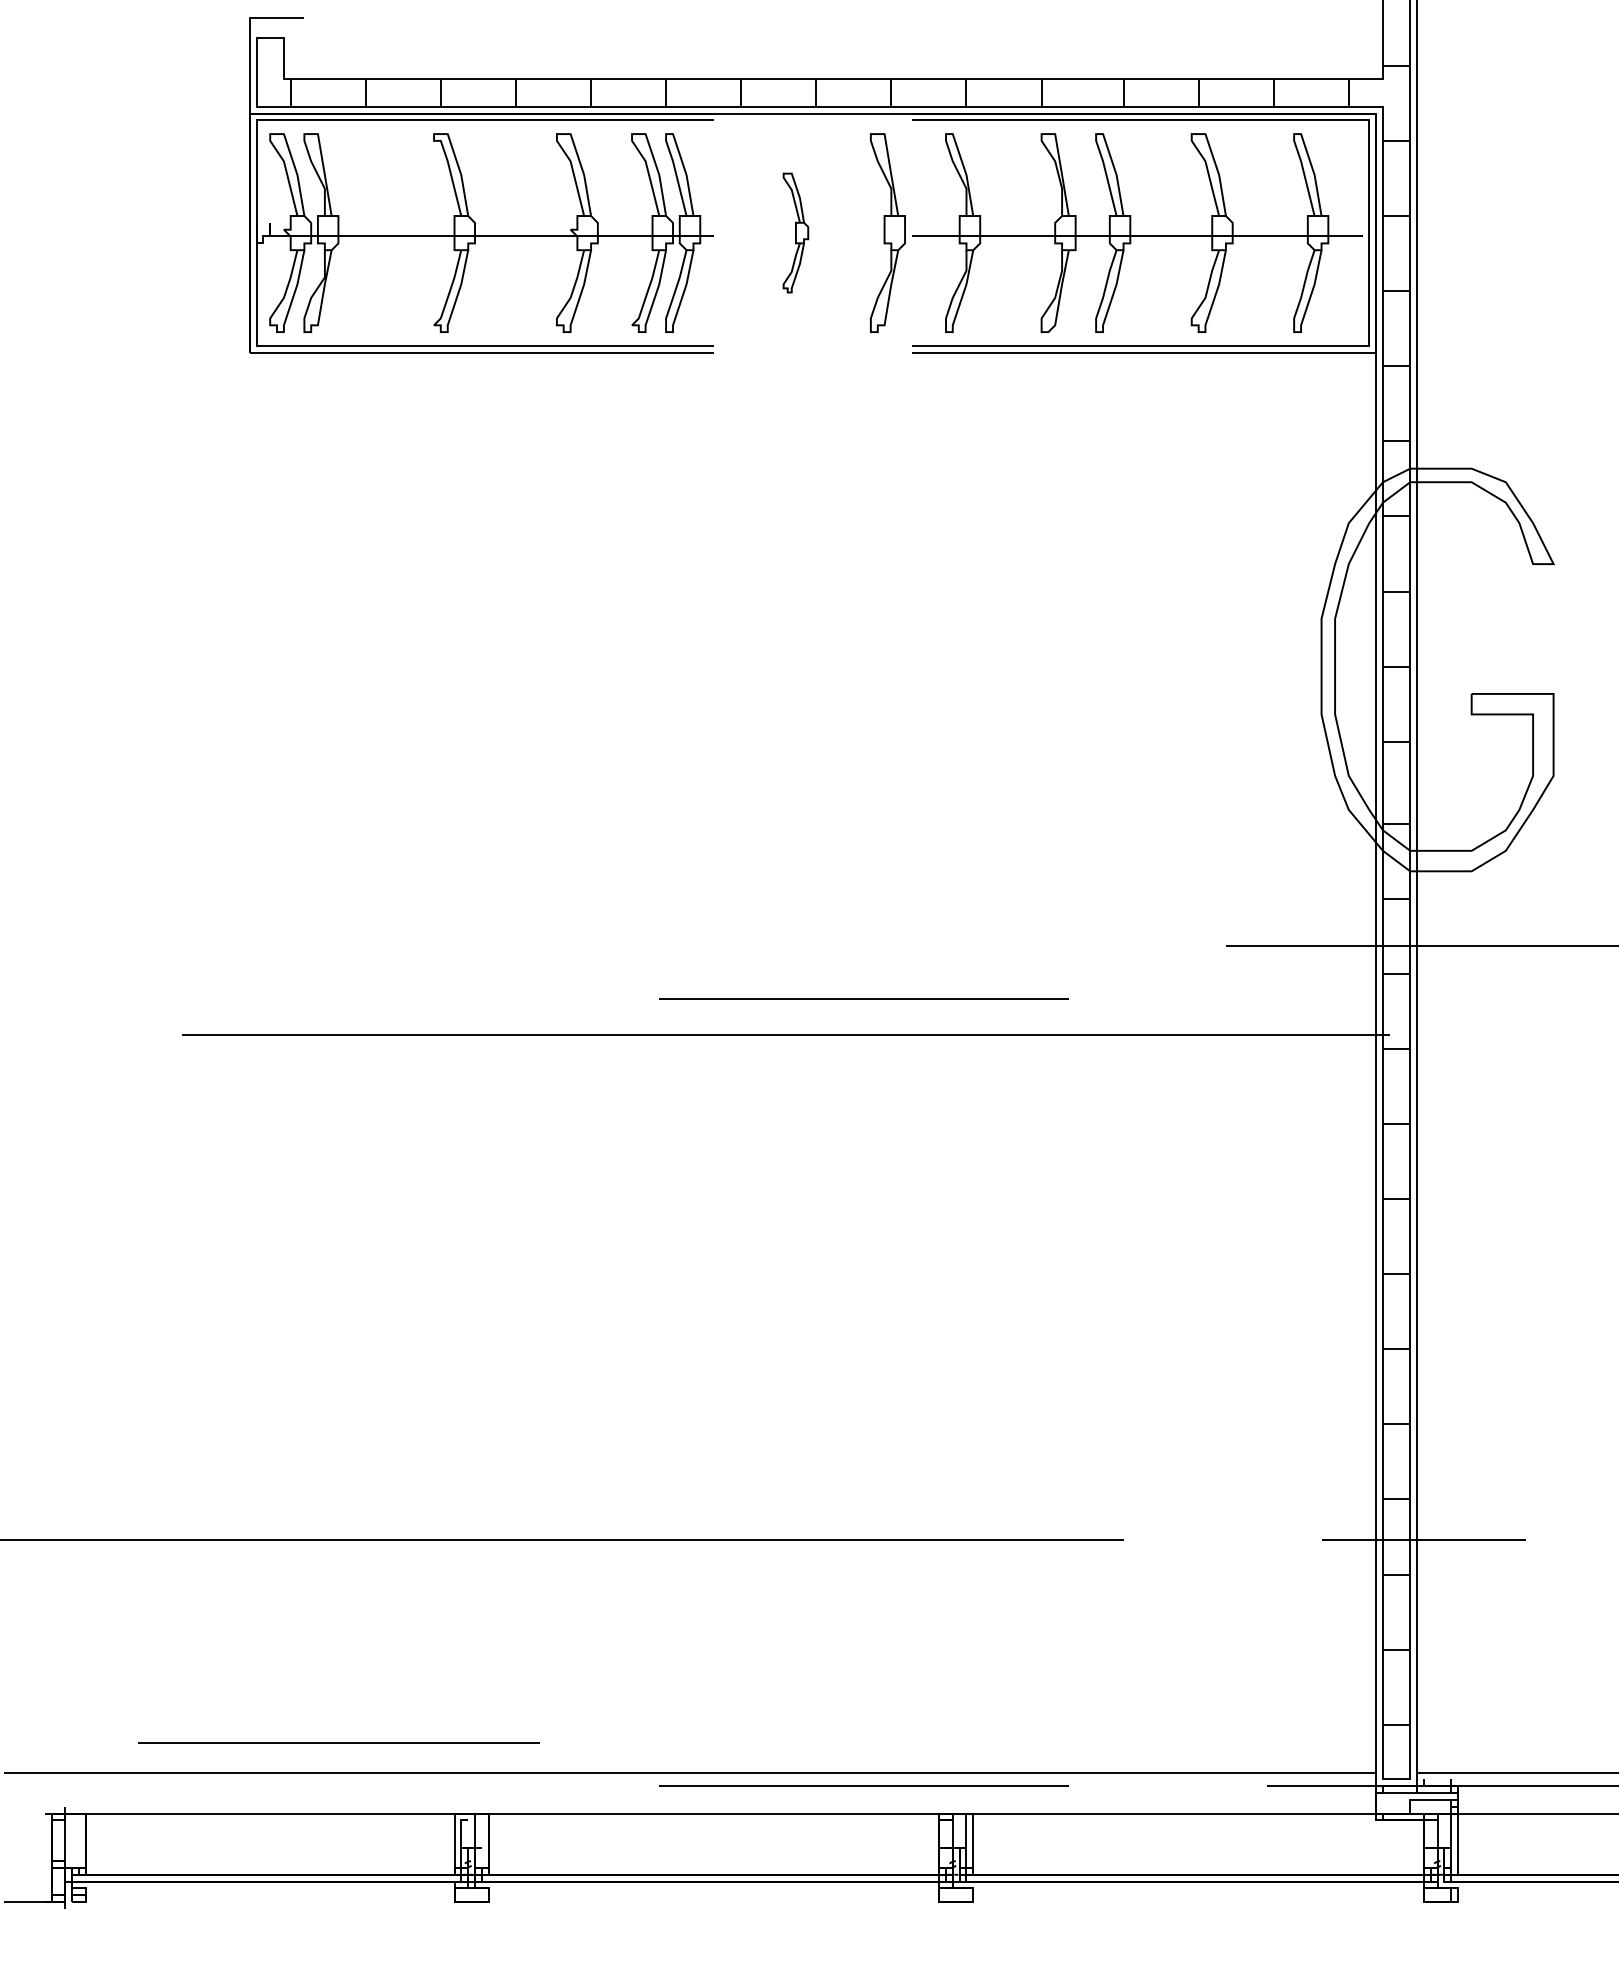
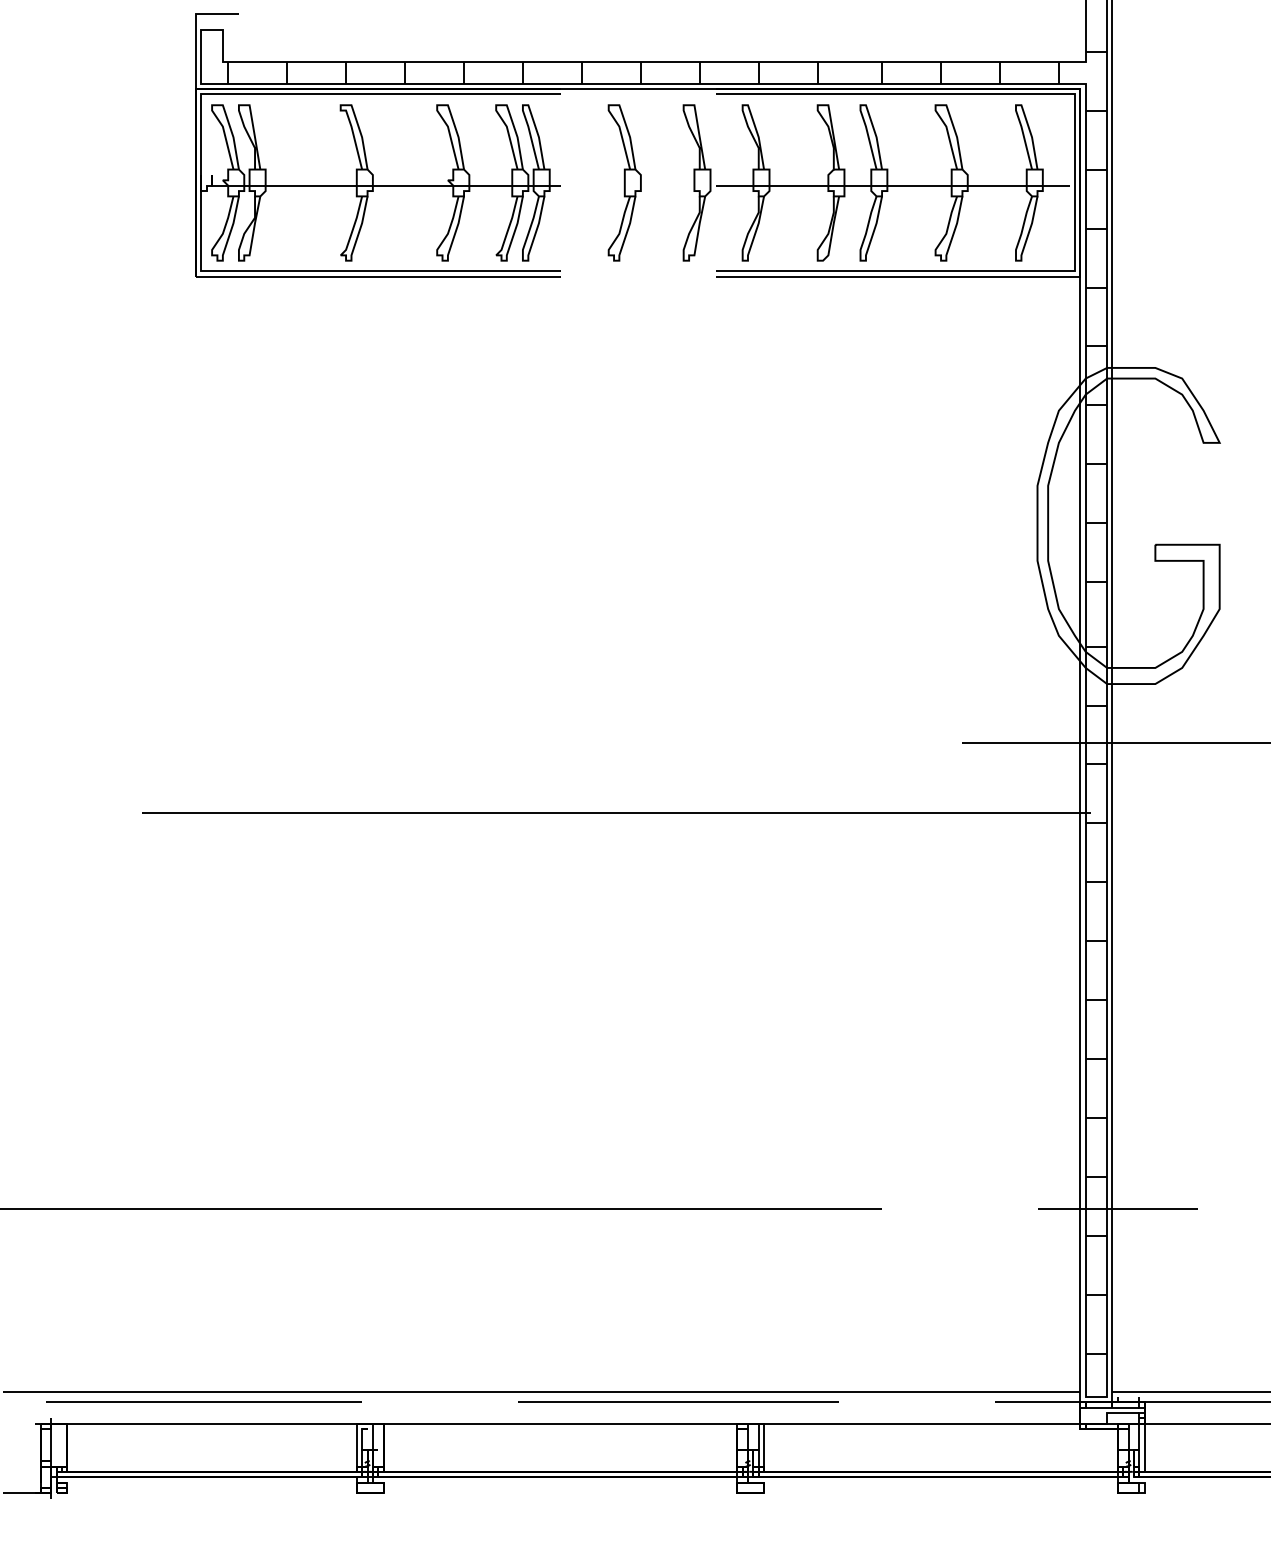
part: (795, 232) -> (624, 182), size x1.67
line: (863, 998) -> (677, 783), removed
line: (338, 1742) -> (203, 1401), moved

